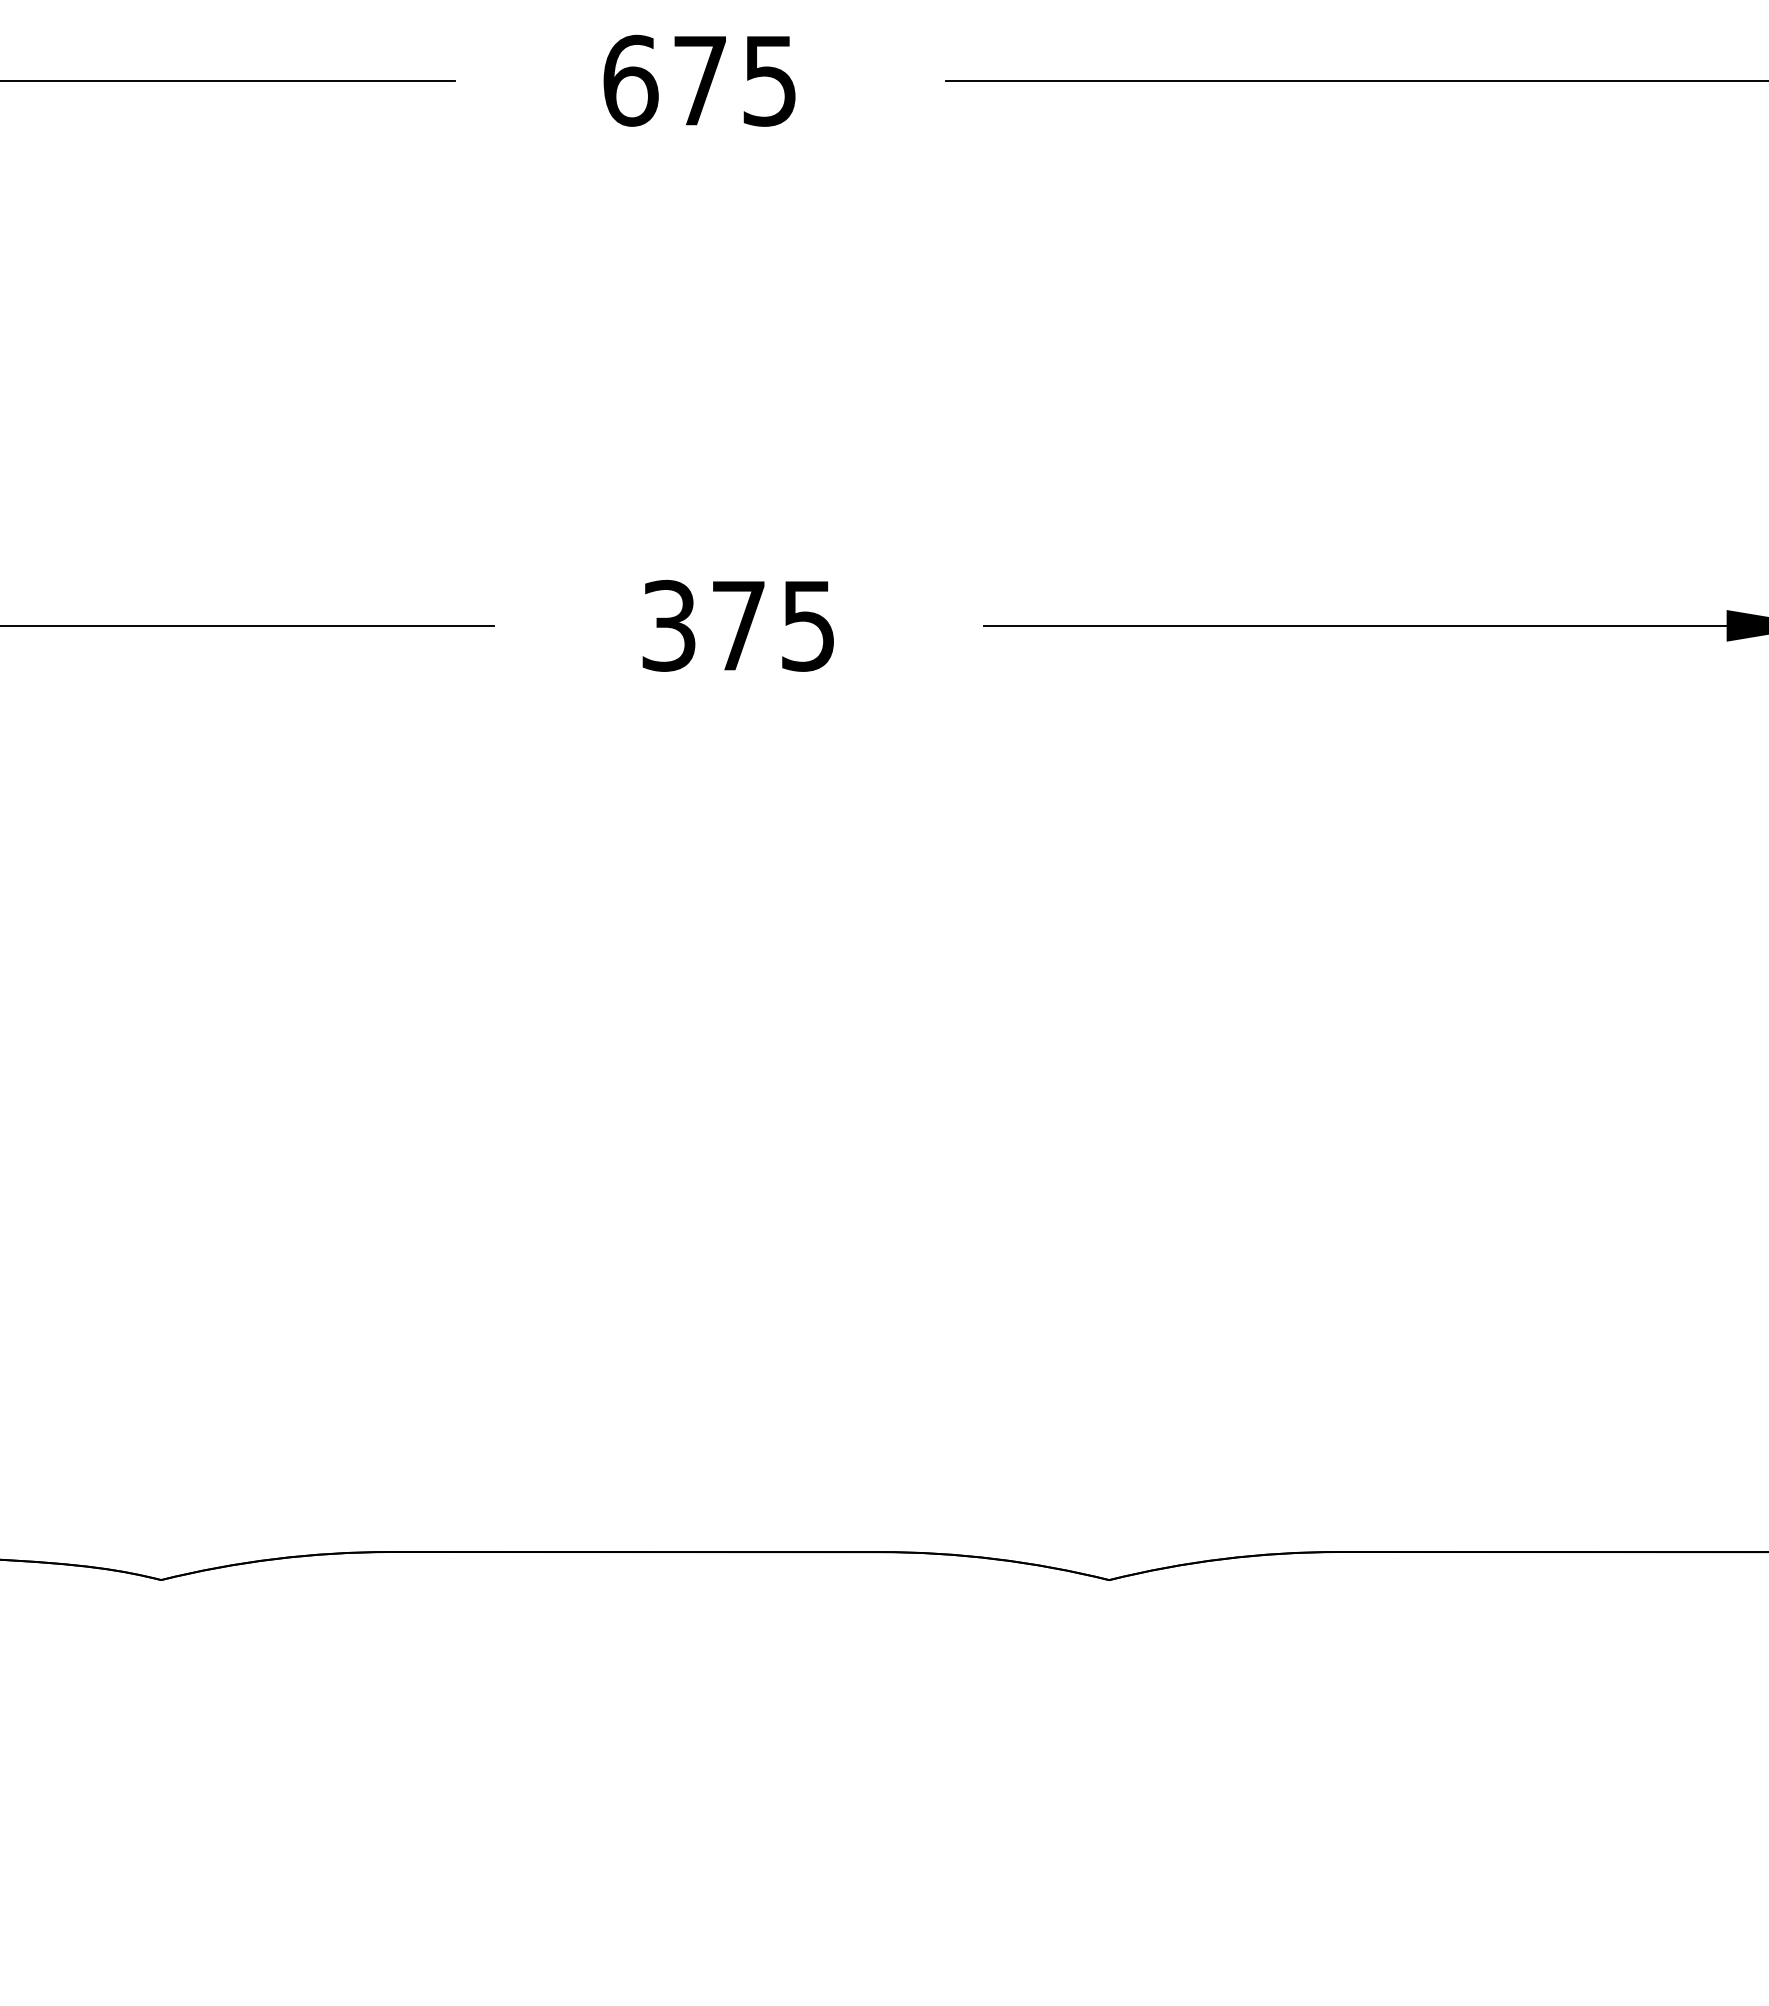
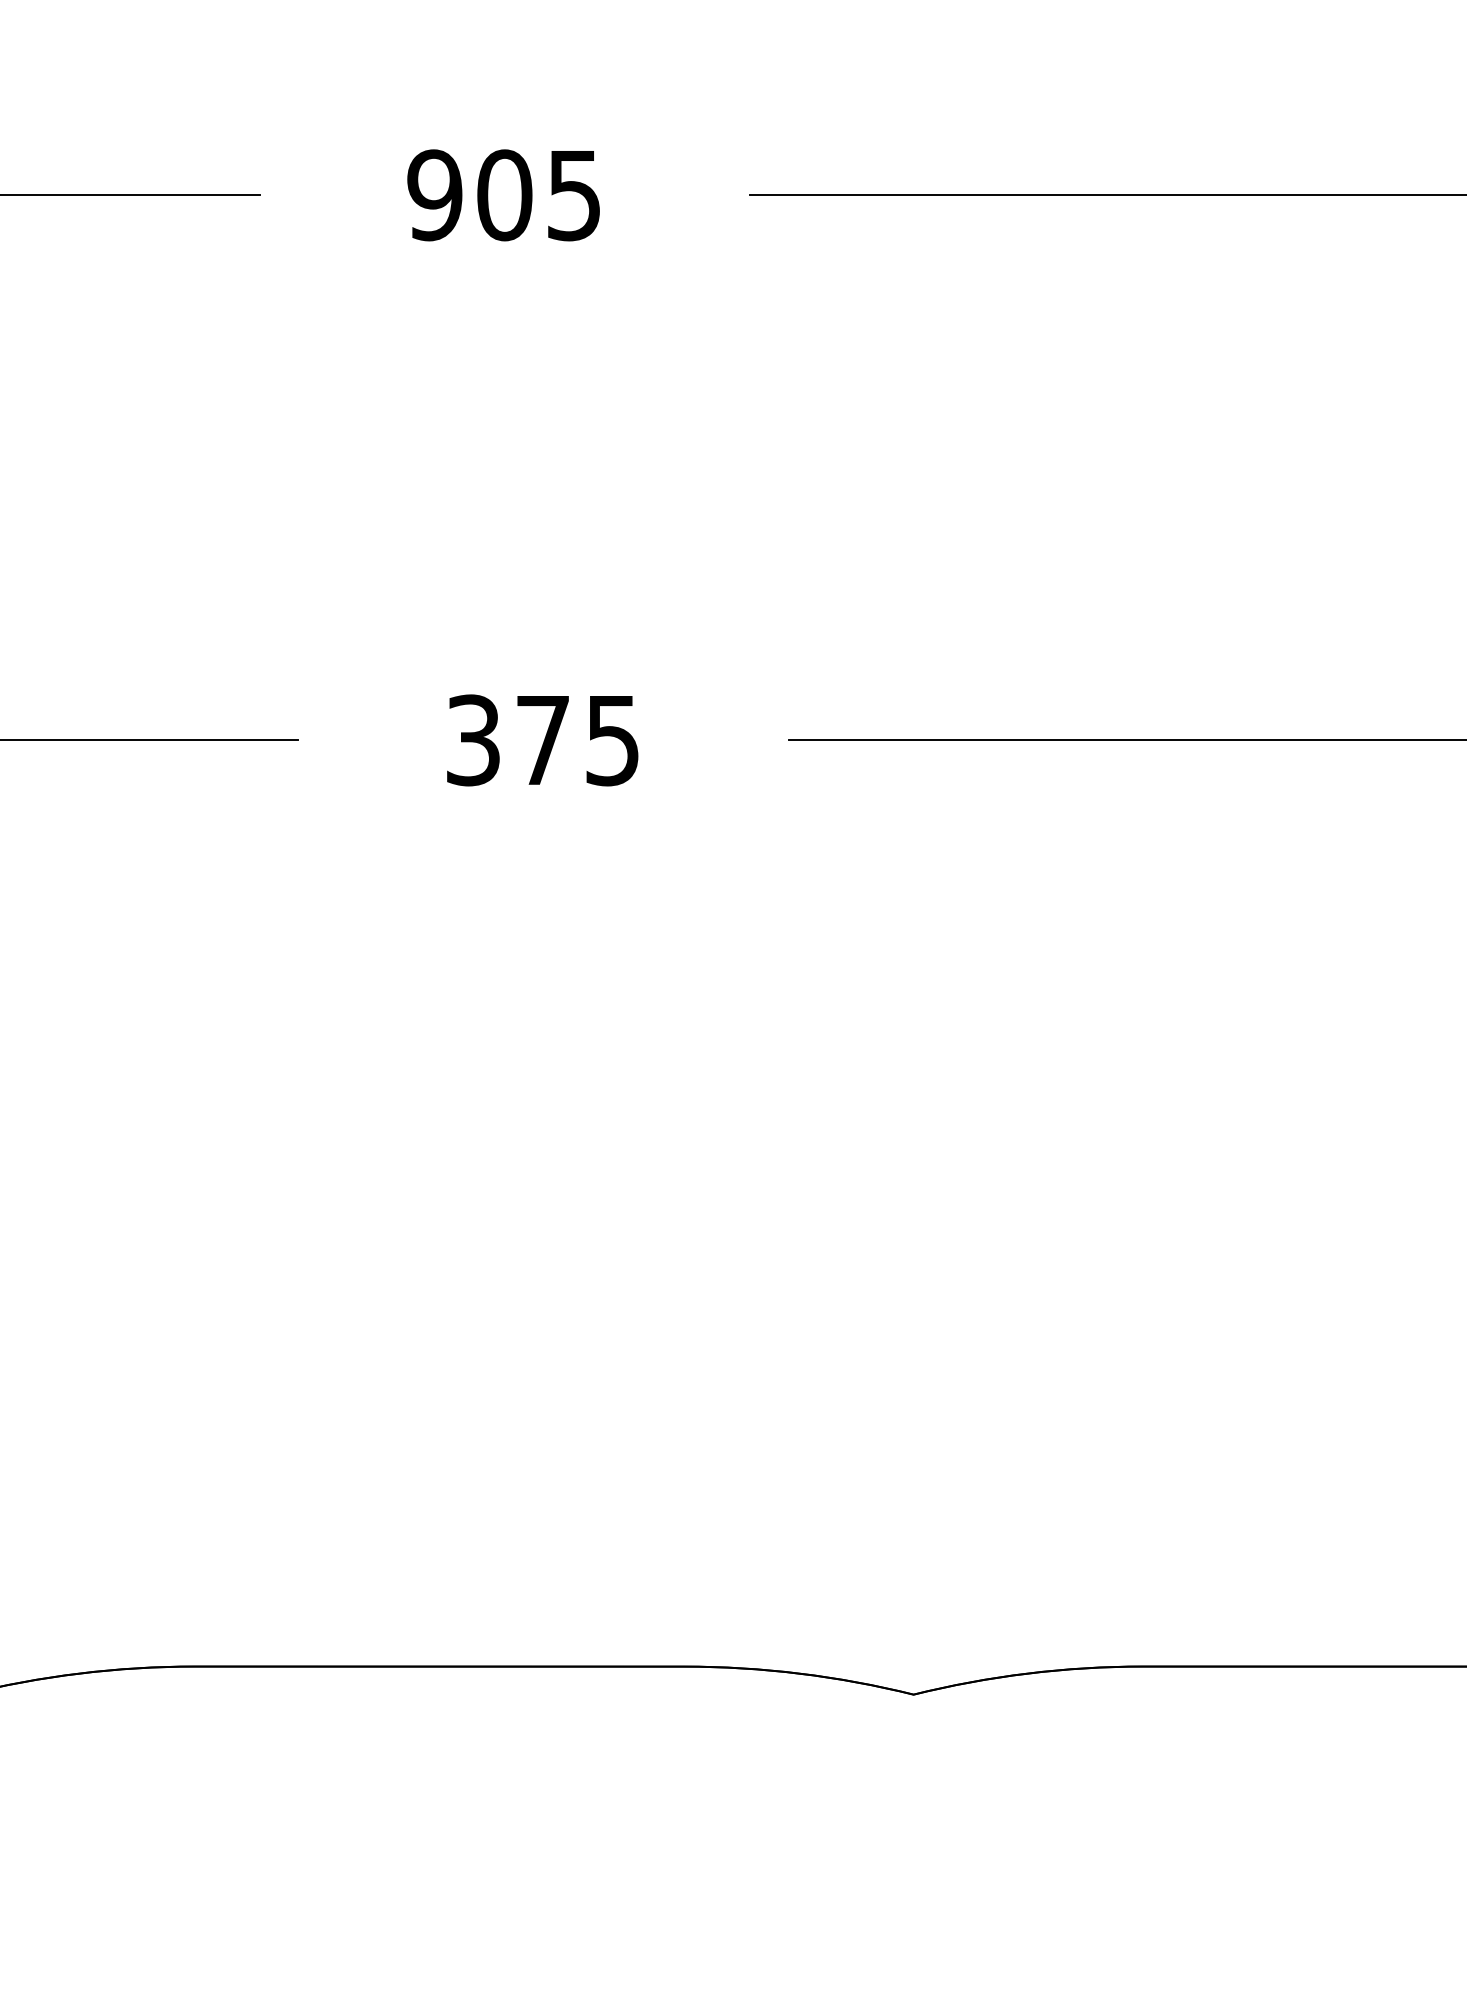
text: (665, 80) -> (469, 195), 675 -> 905

